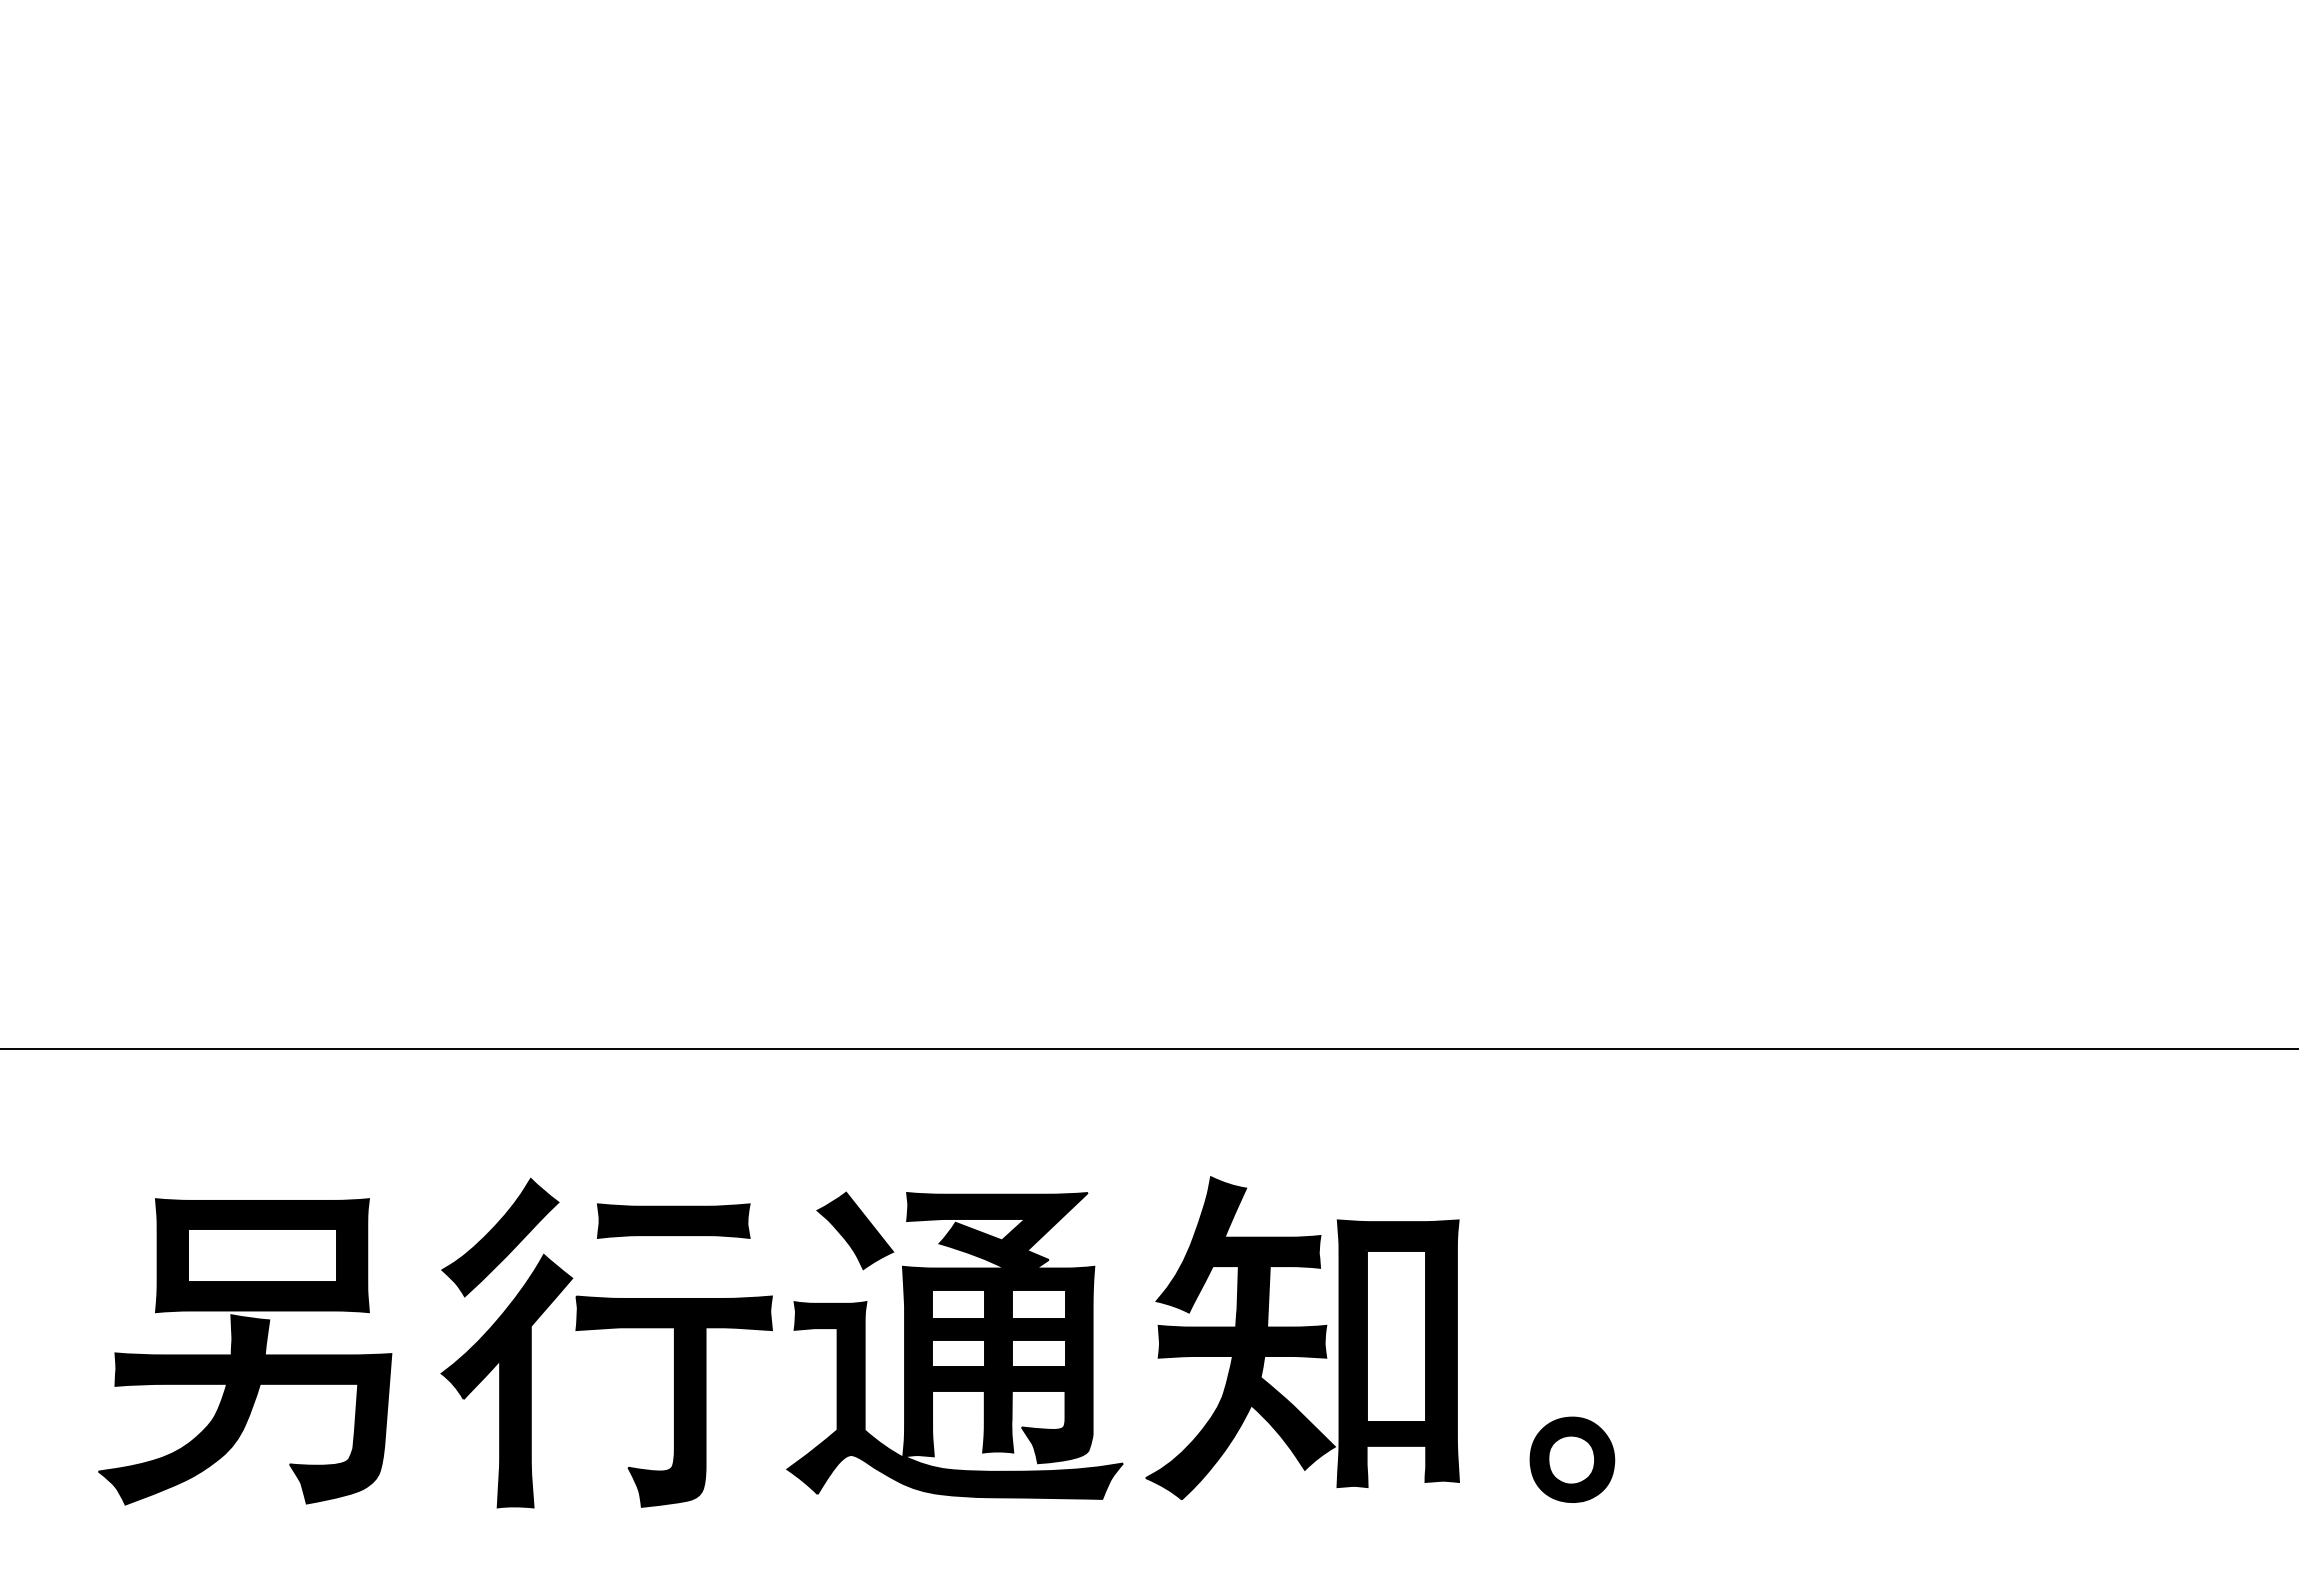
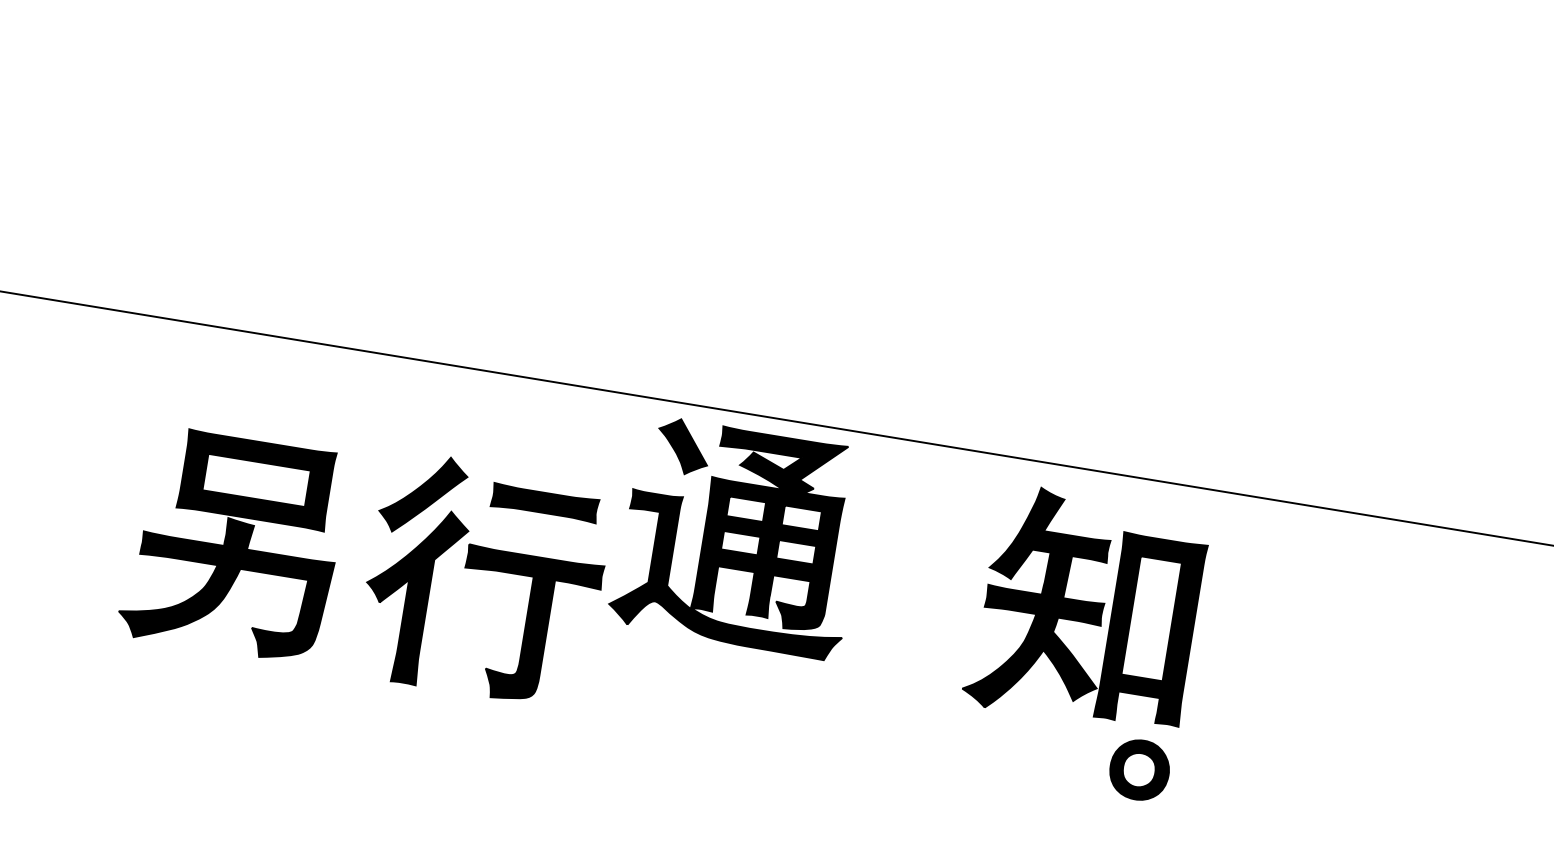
part: (1302, 1337) -> (1086, 609), moved
part: (954, 1345) -> (738, 537), moved

